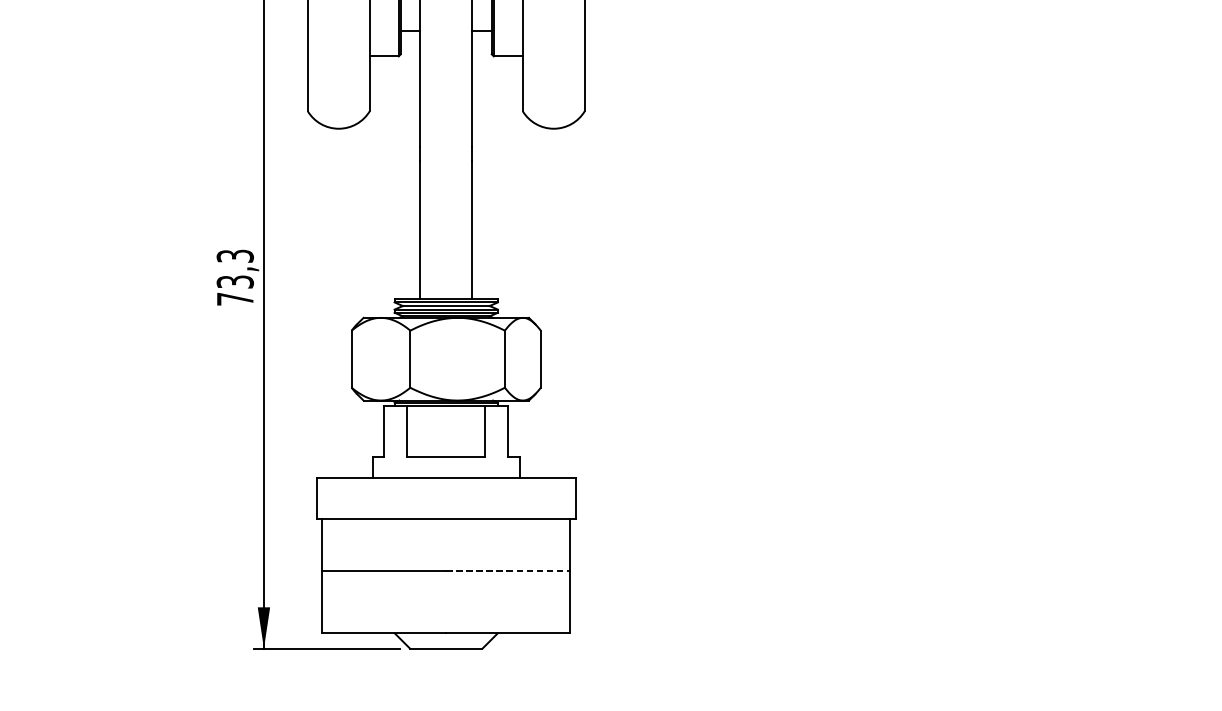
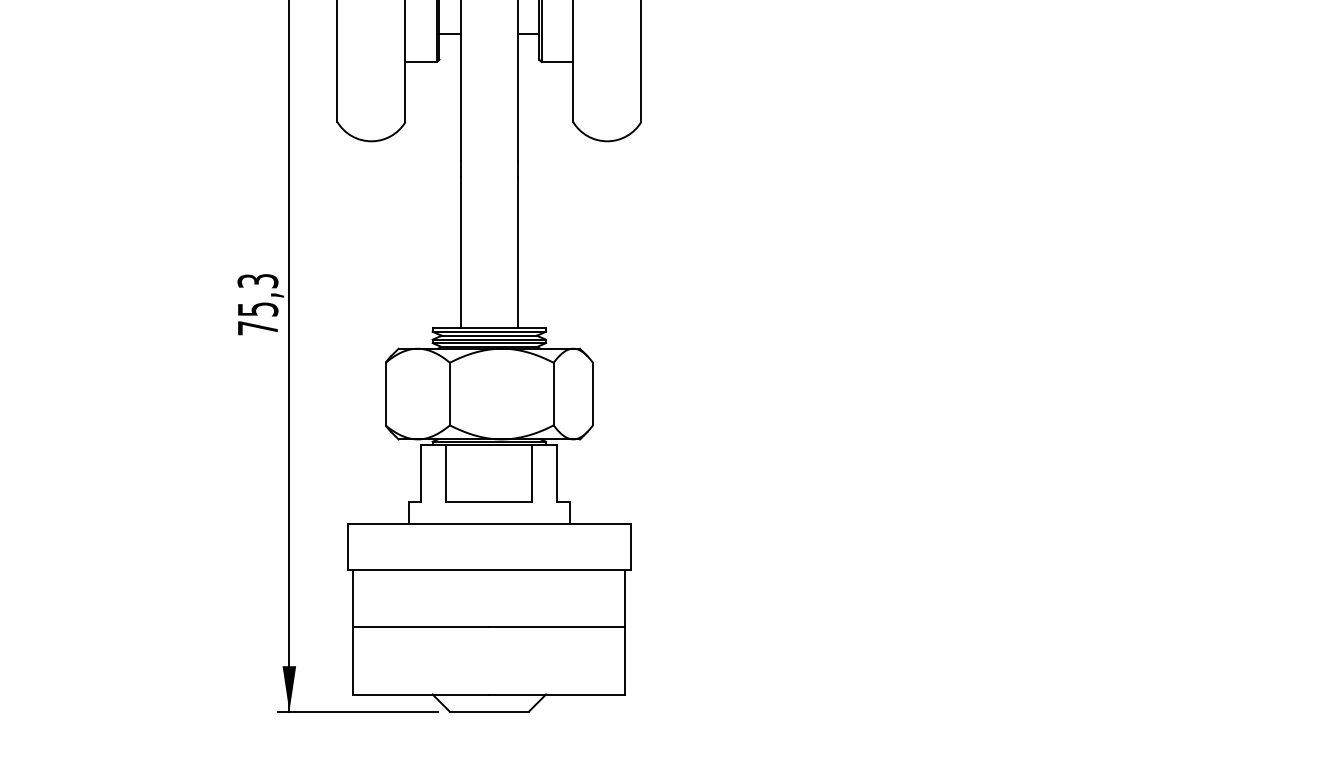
text: (234, 281) -> (257, 308), 73,3 -> 75,3
line: (508, 571) -> (557, 626), dashed -> solid

